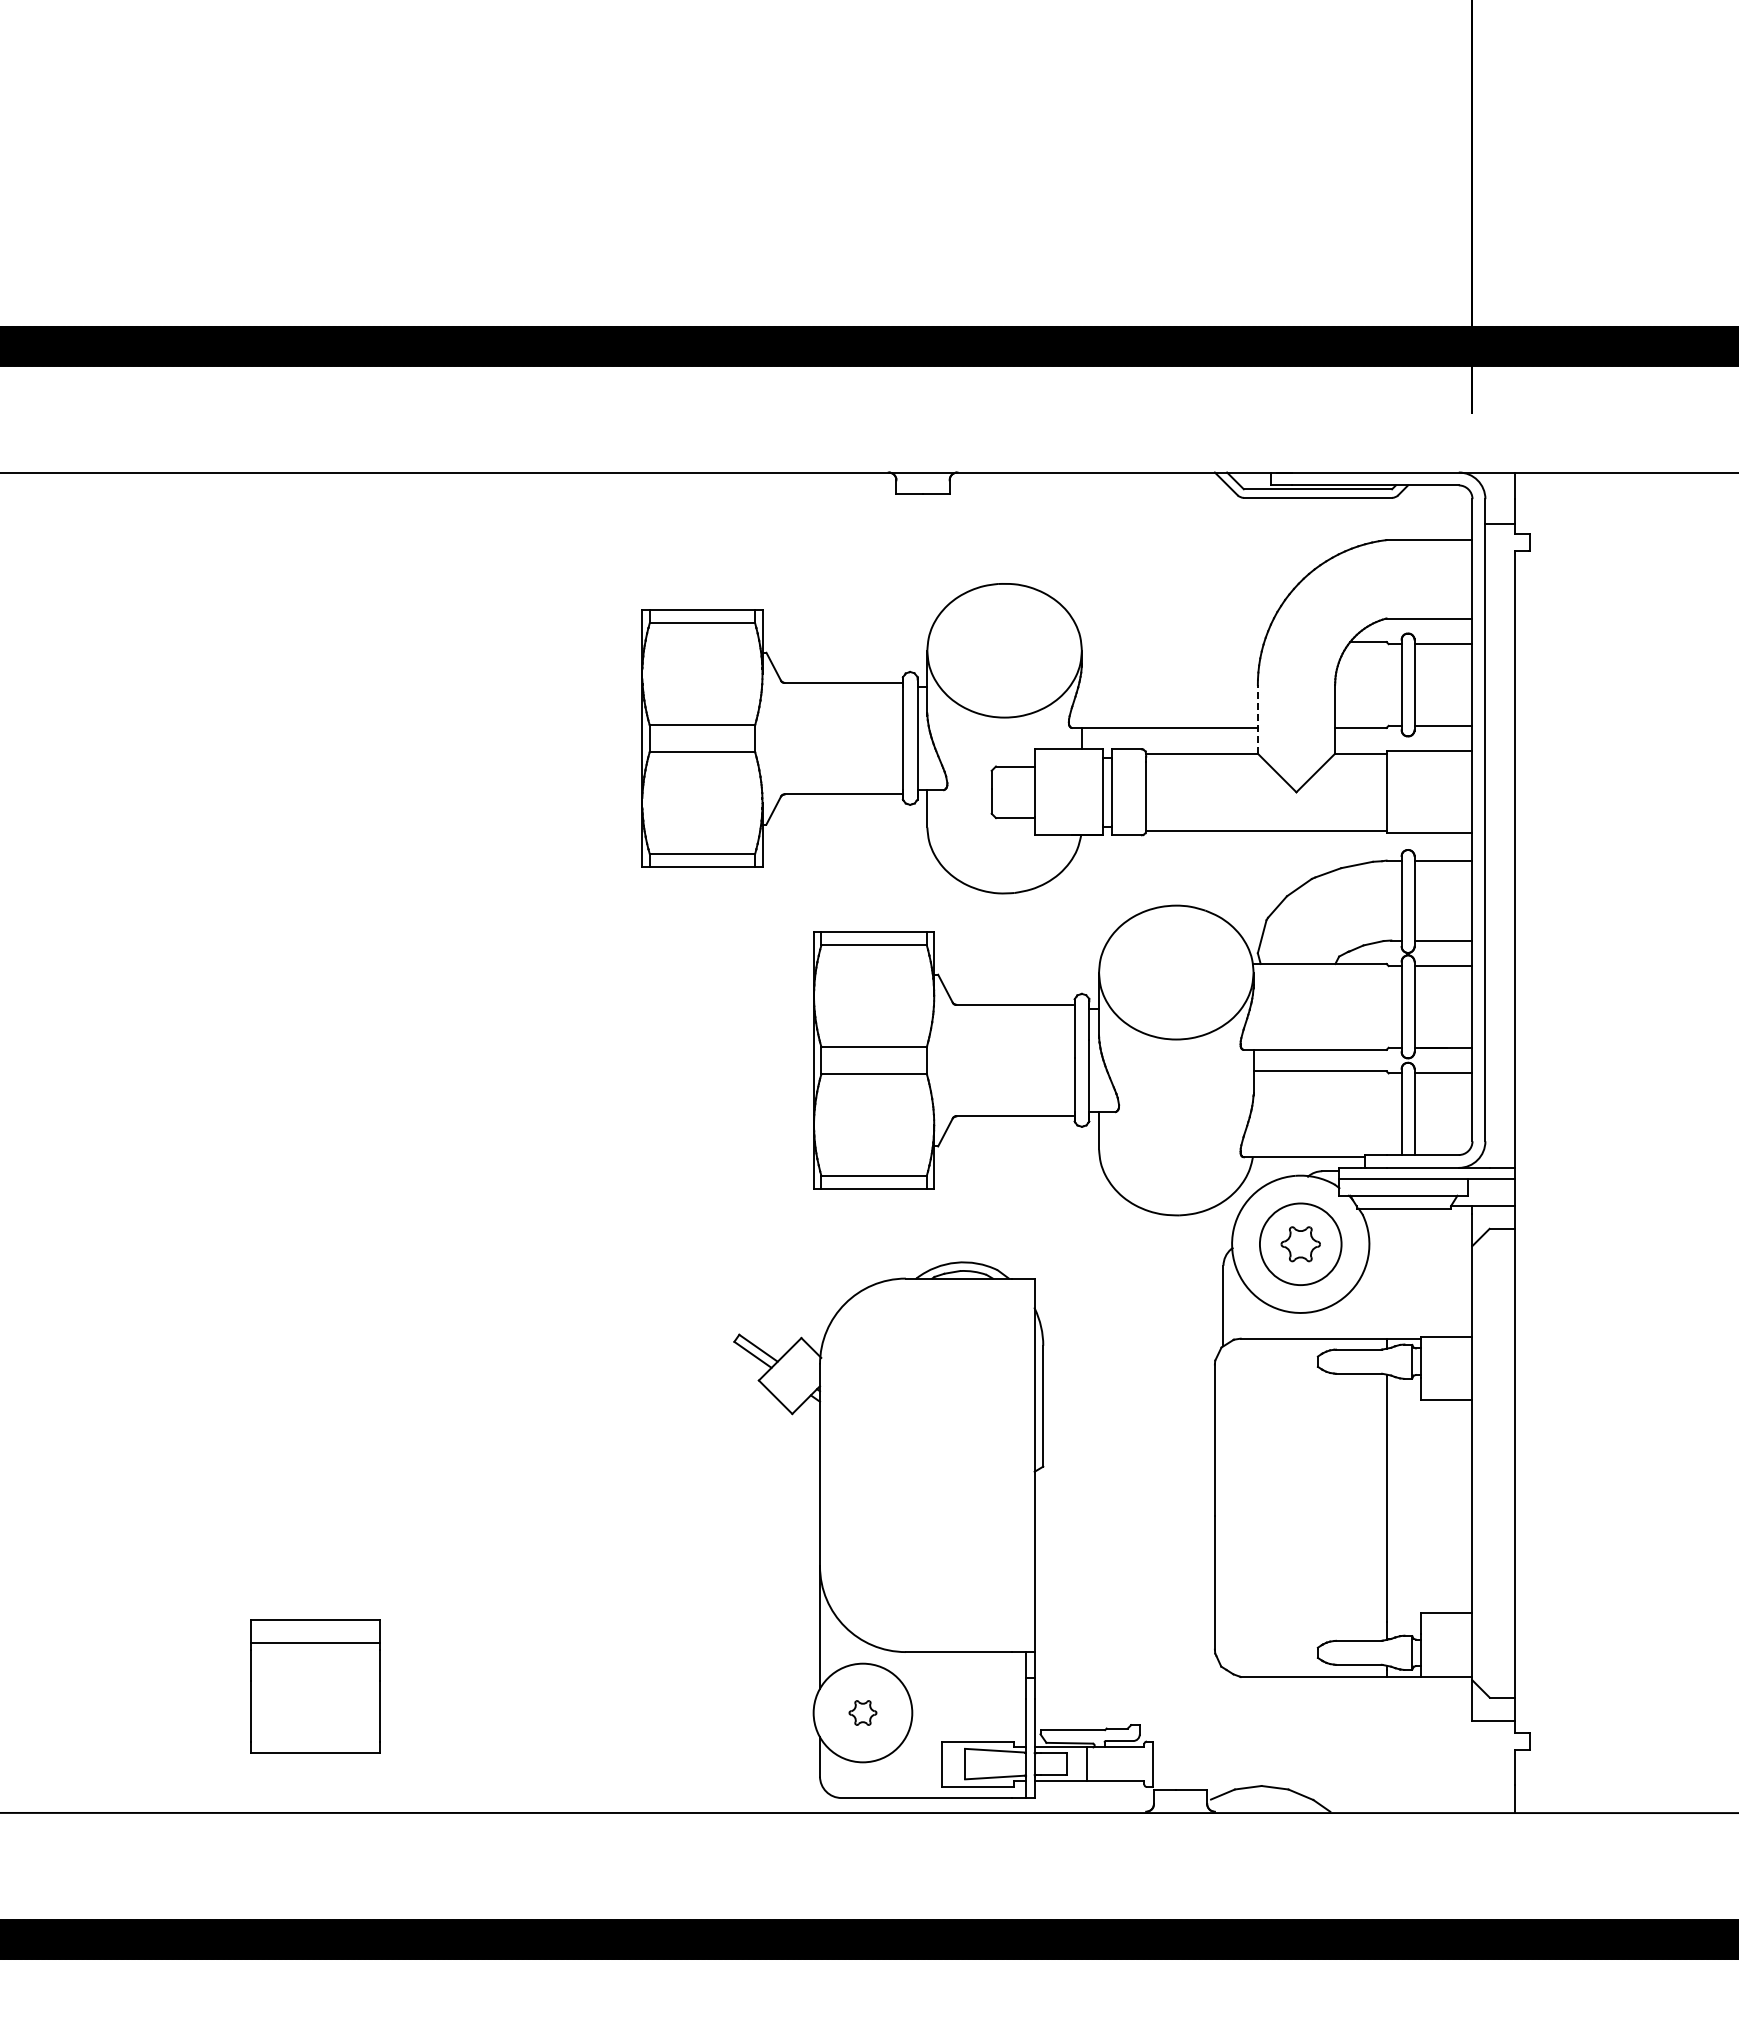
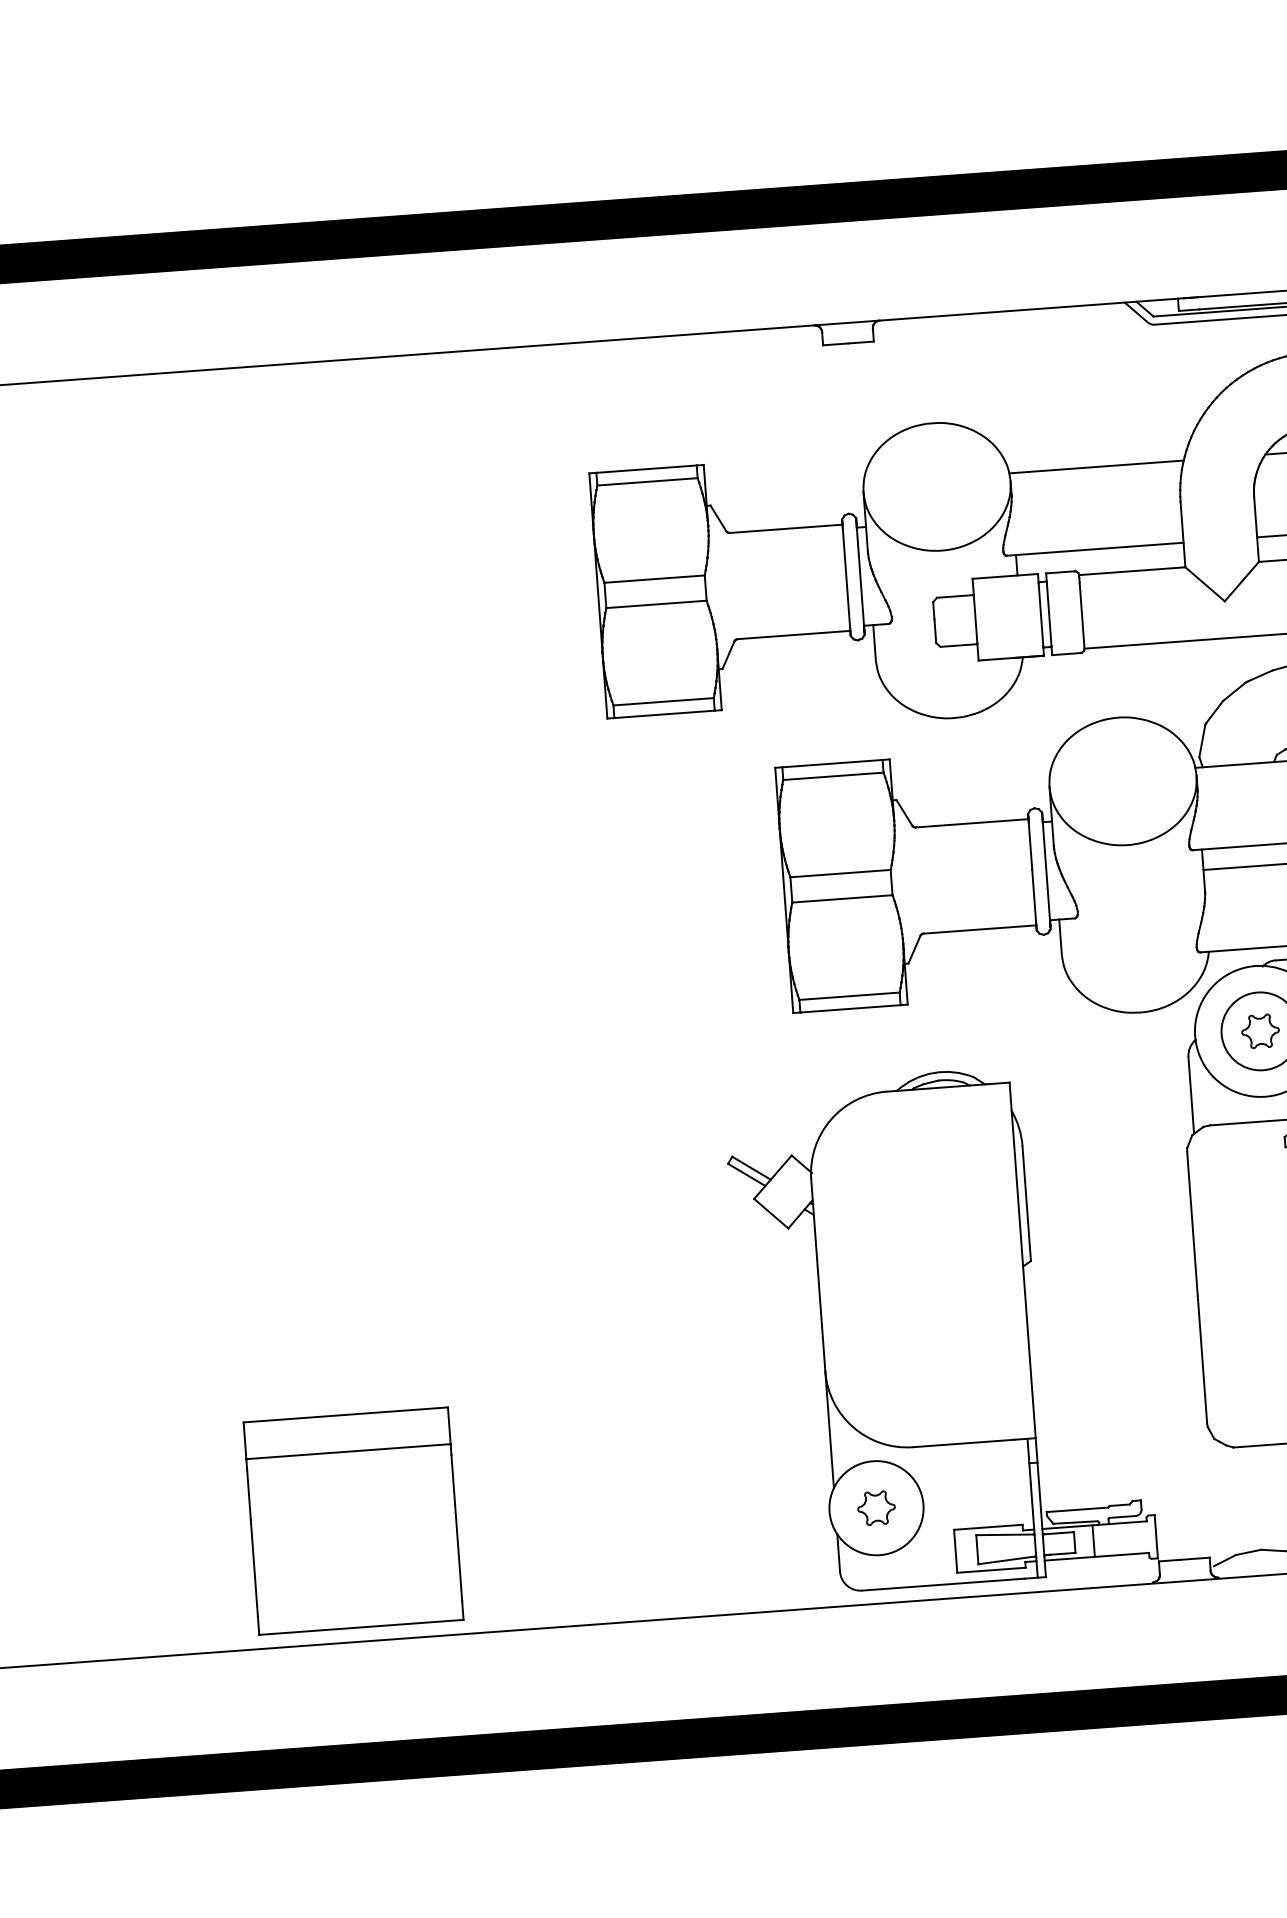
line: (1172, 642) -> (1096, 467), added
line: (1257, 718) -> (1182, 533), dashed -> solid
part: (315, 1686) -> (353, 1521), size x1.67
part: (862, 1712) -> (876, 1507), size x1.43

